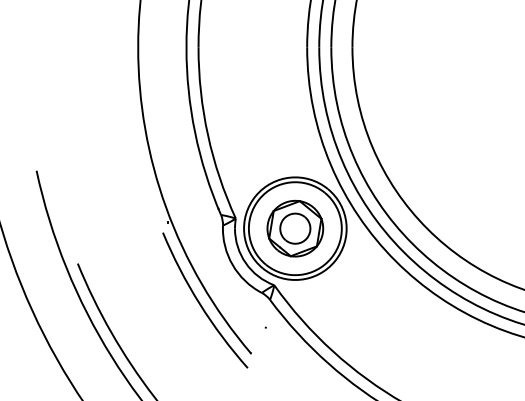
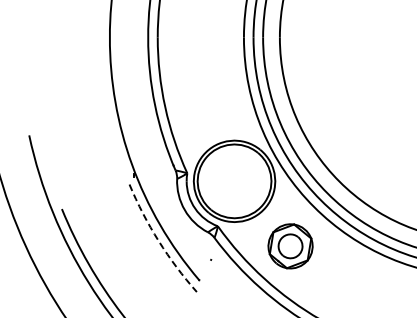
part: (295, 228) -> (290, 246), moved
arc: (199, 304) -> (158, 241), solid -> dashed

